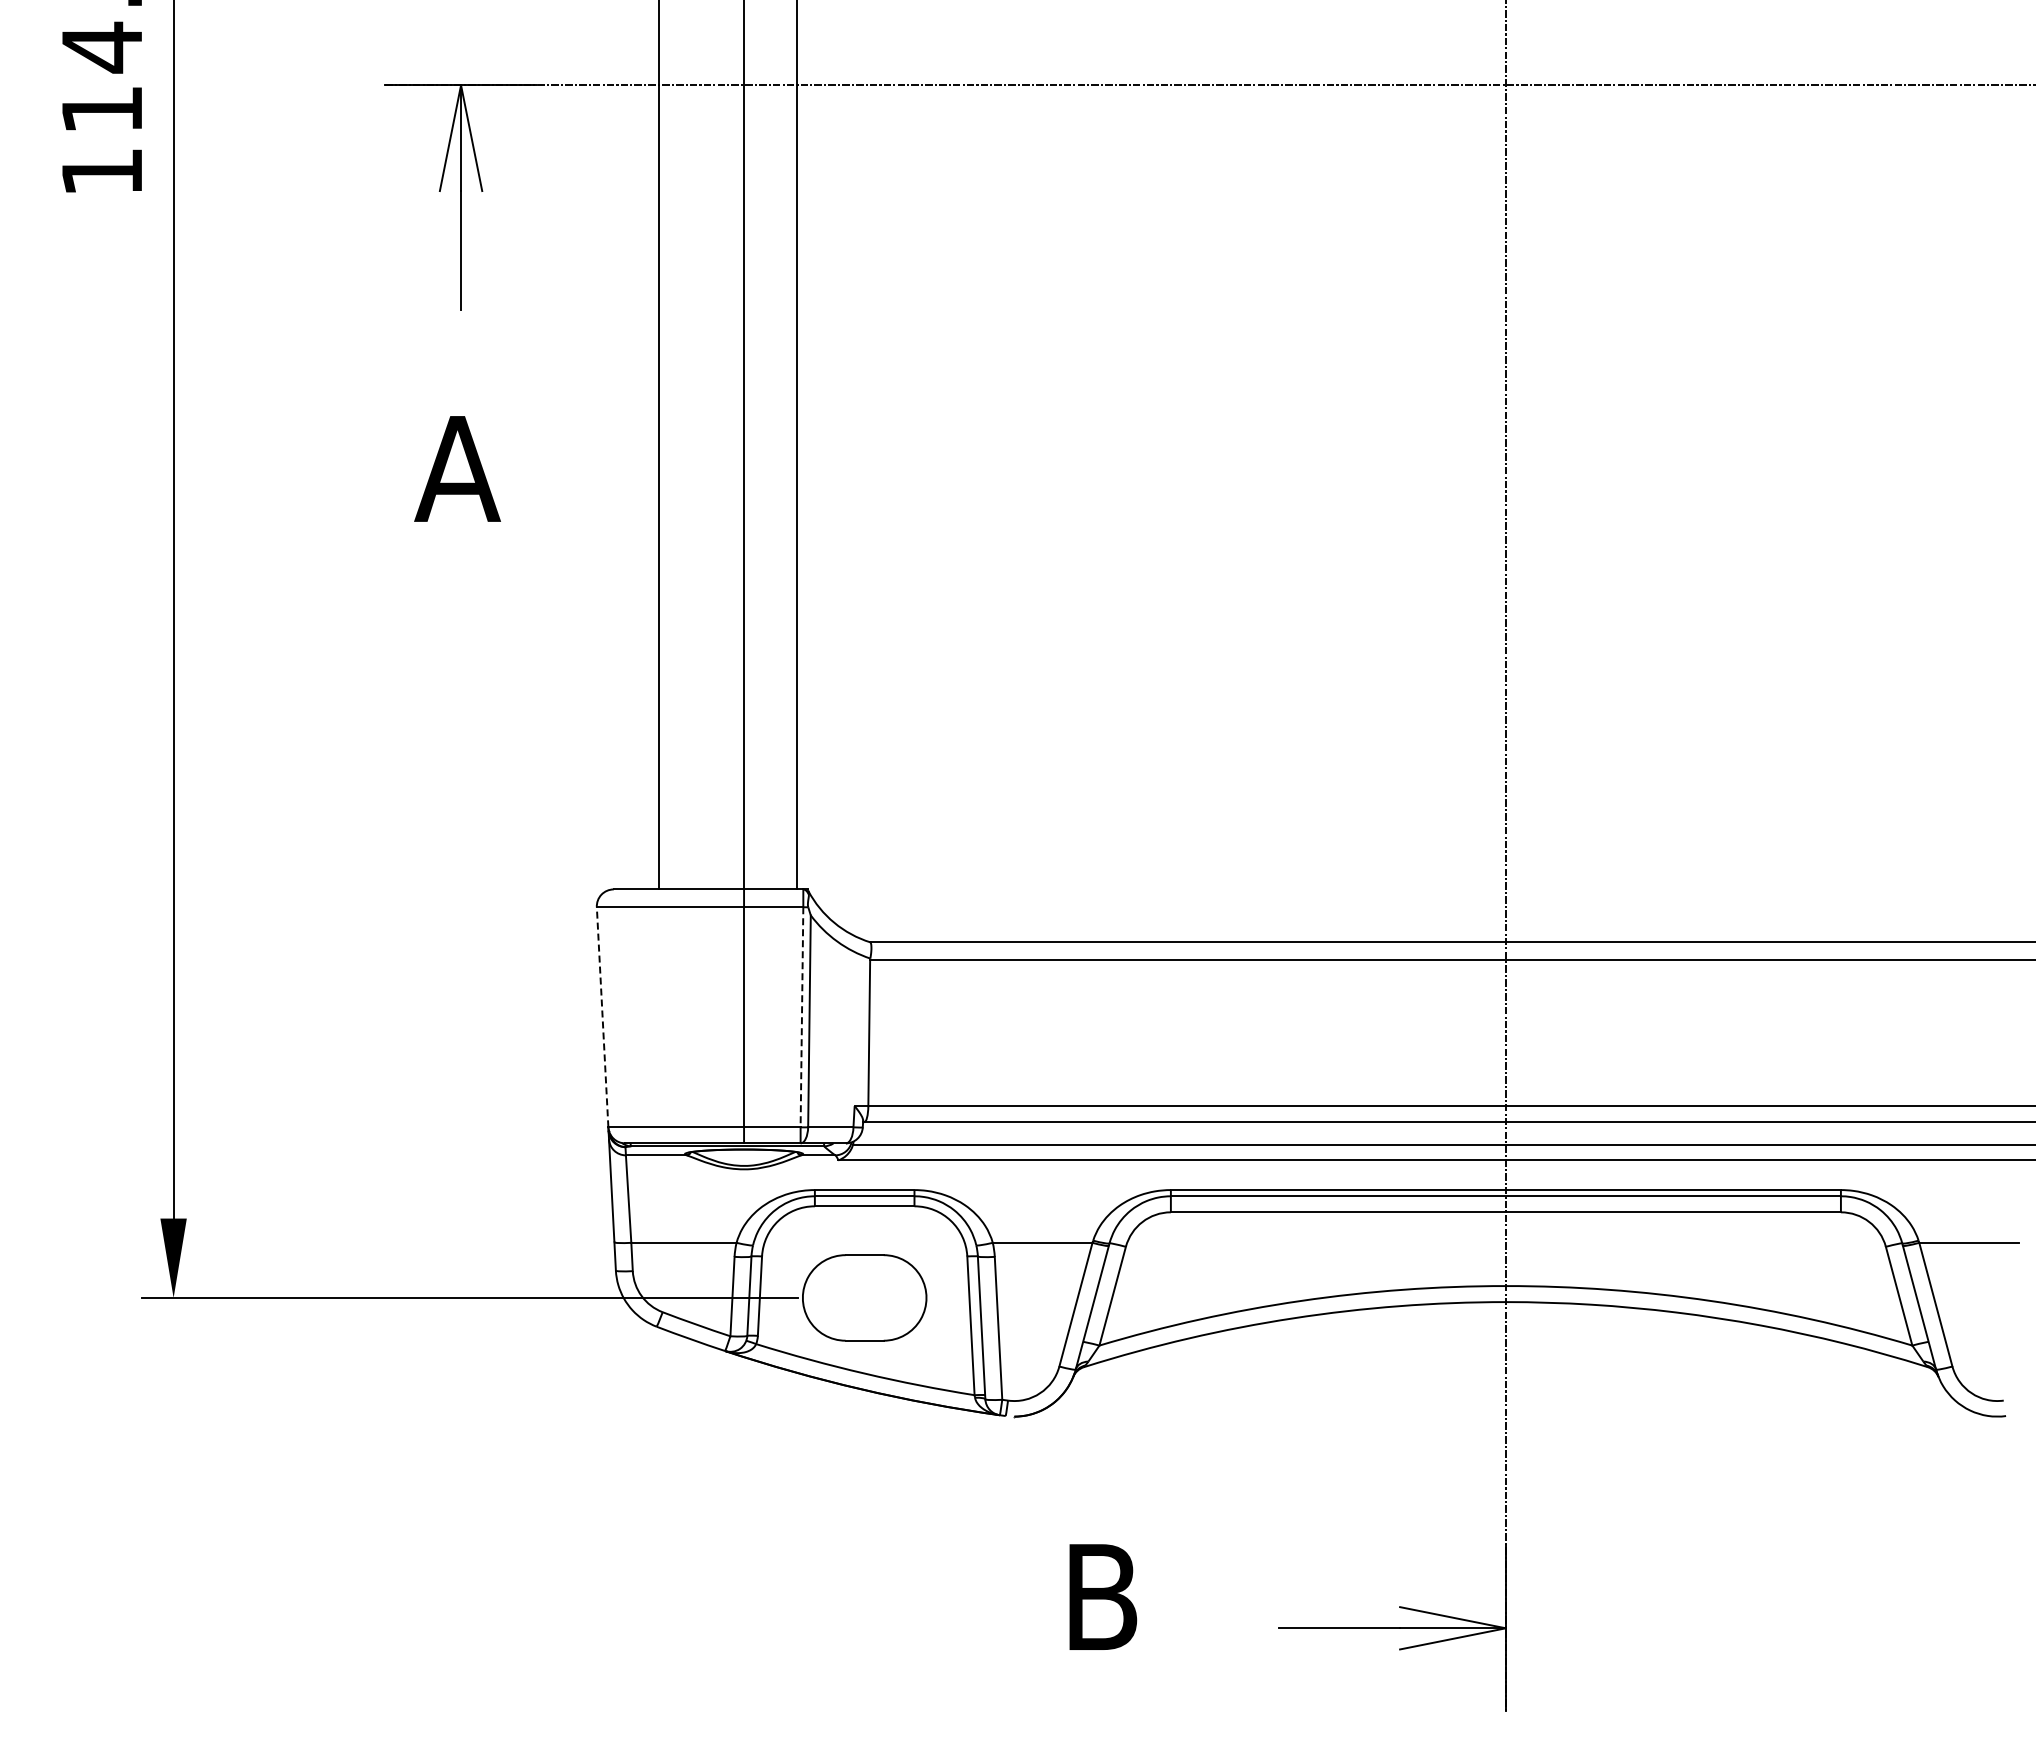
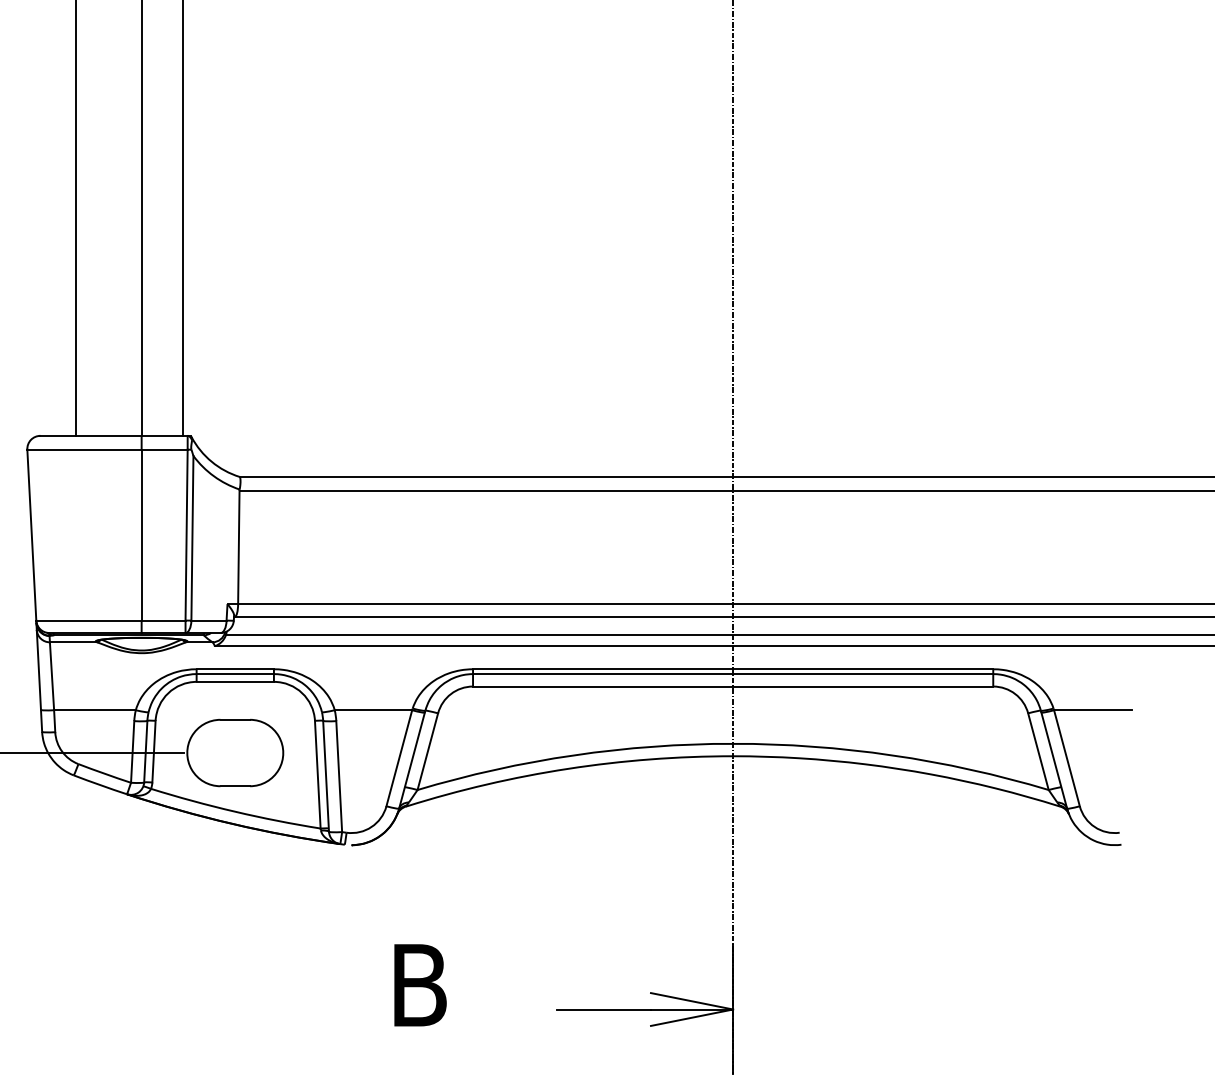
line: (602, 1016) -> (31, 534), dashed -> solid
line: (801, 1017) -> (186, 535), dashed -> solid

